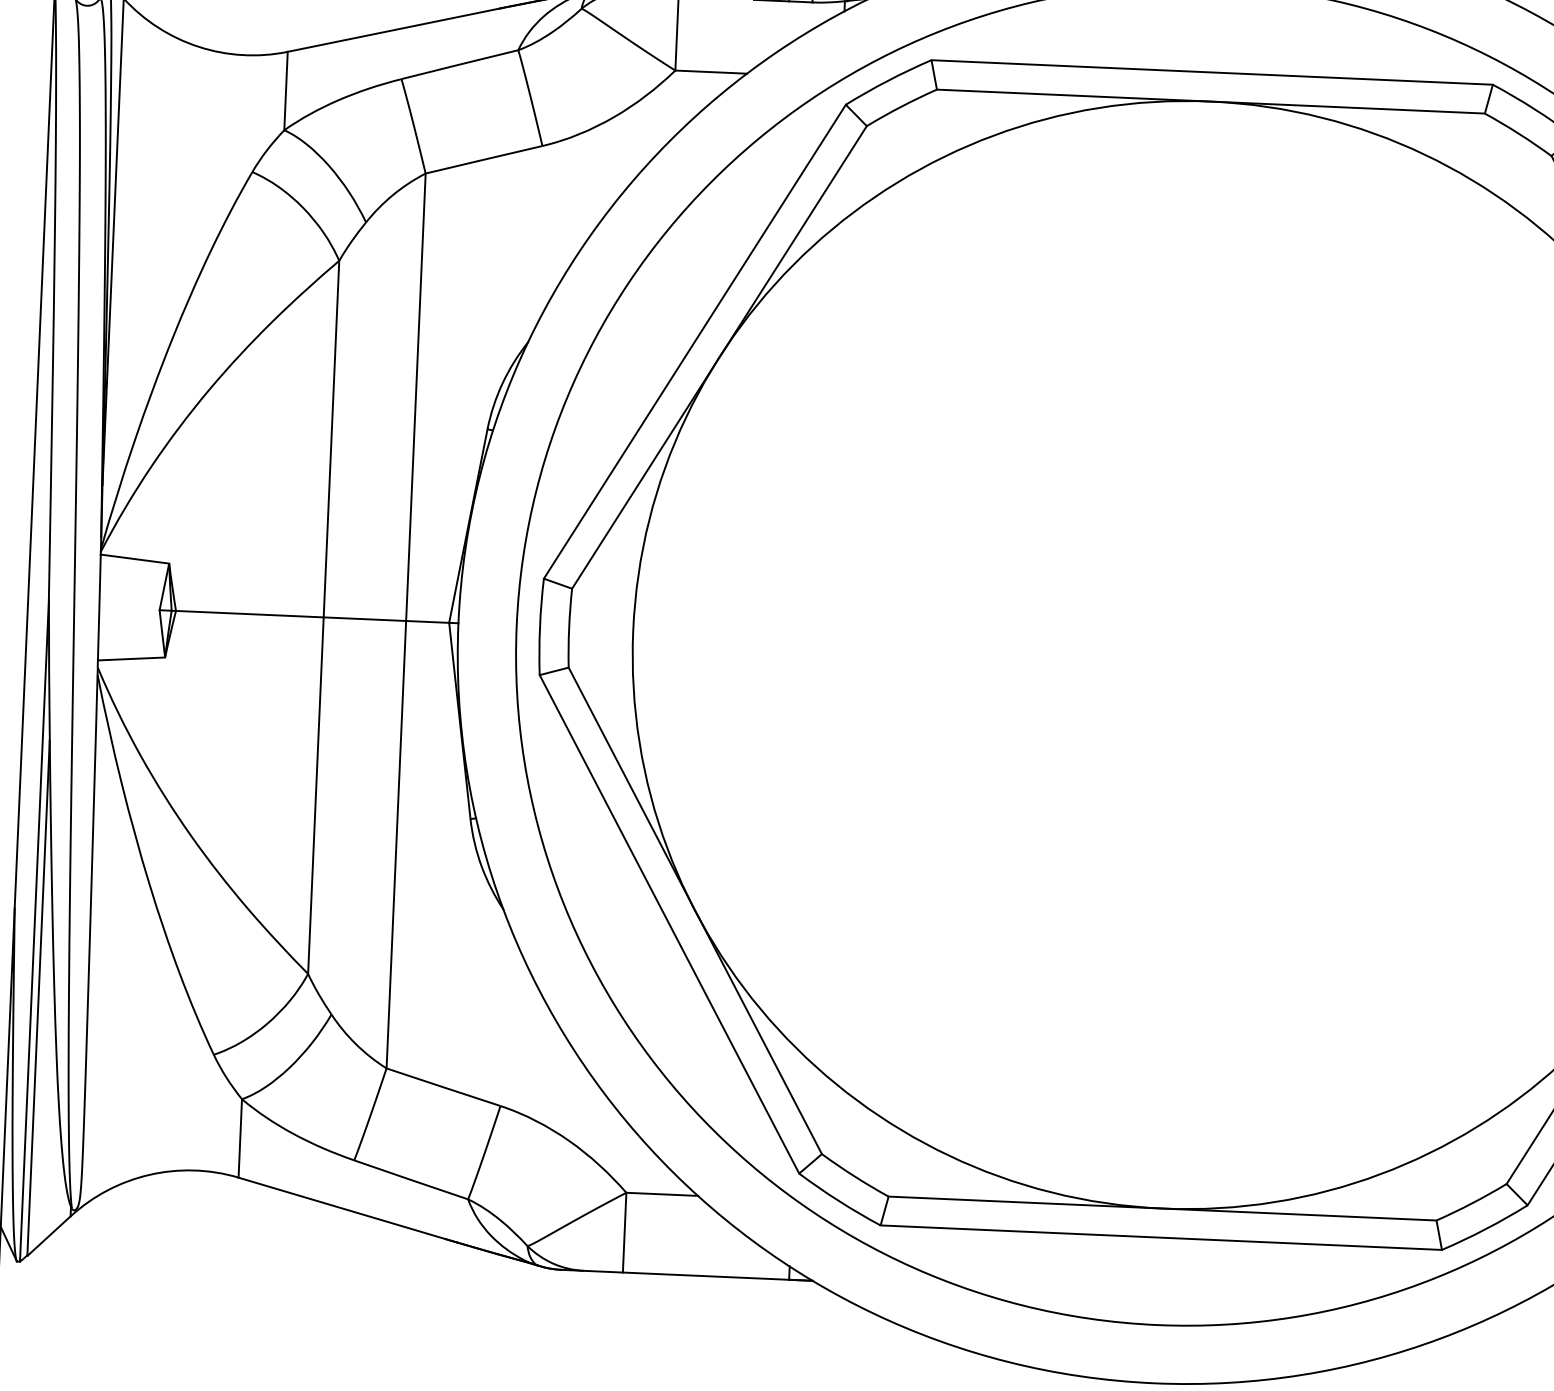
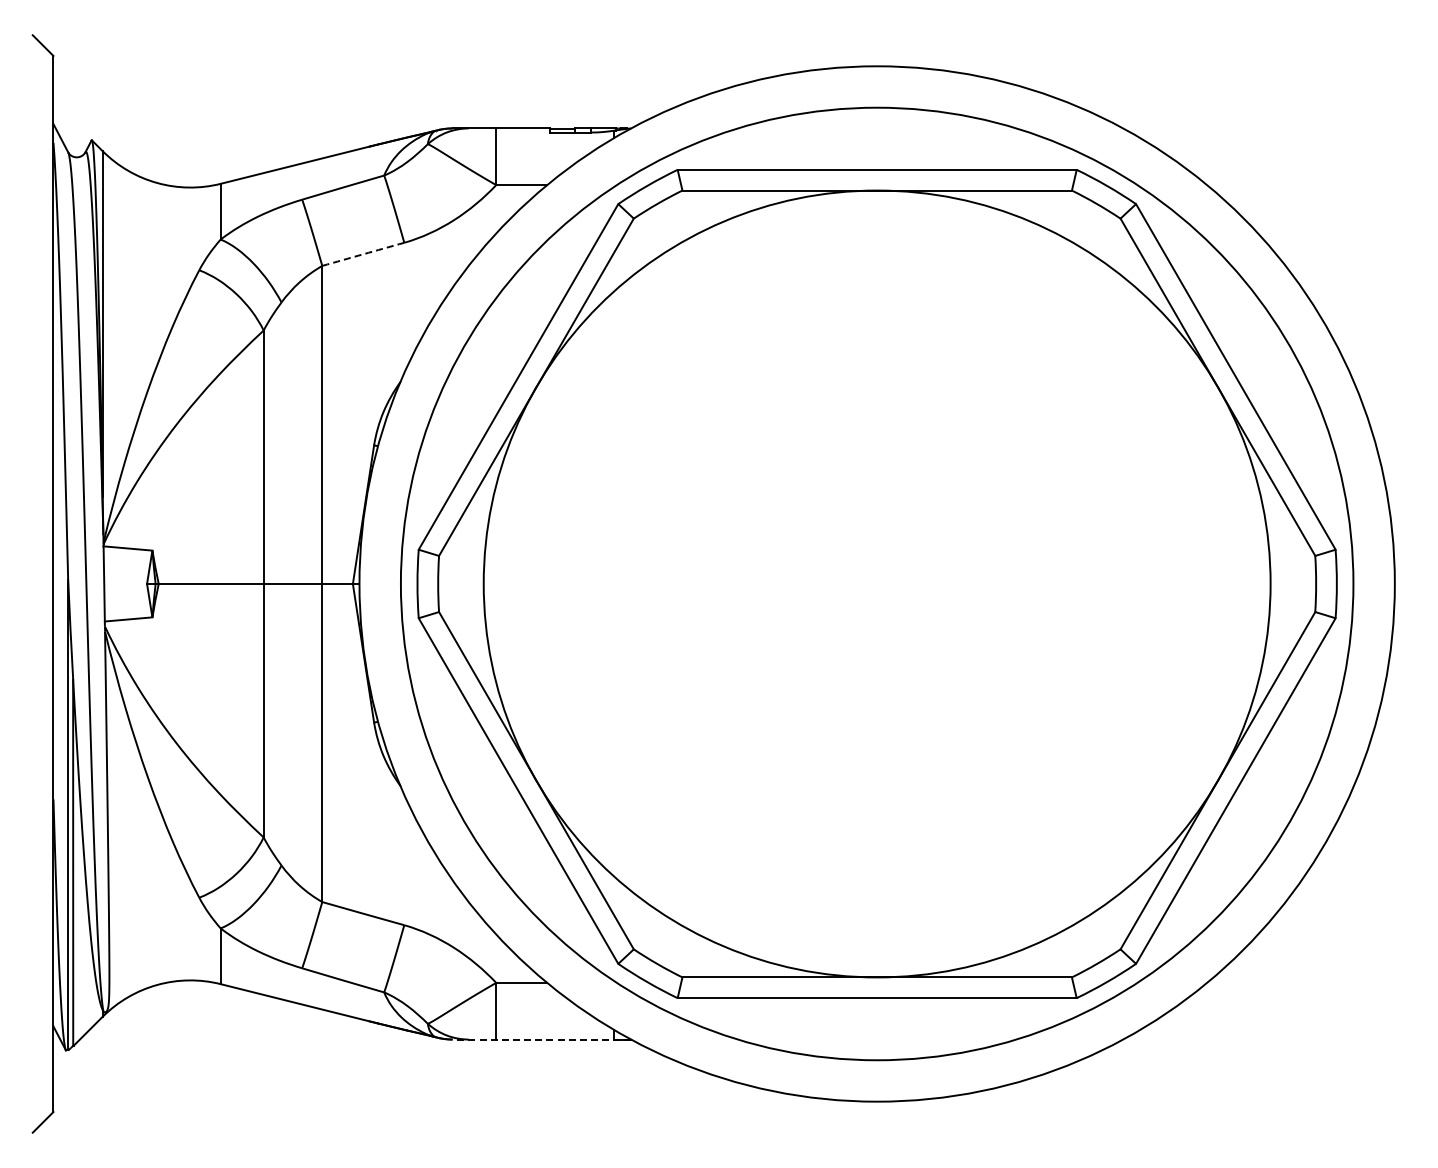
arc: (484, 160) -> (363, 254), solid -> dashed
line: (686, 1275) -> (541, 1039), solid -> dashed

